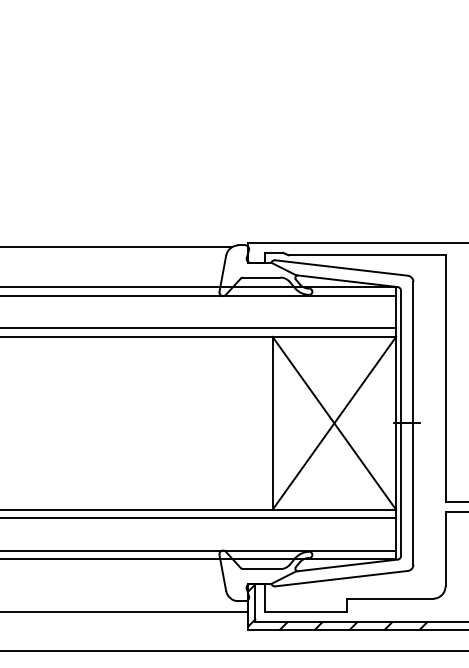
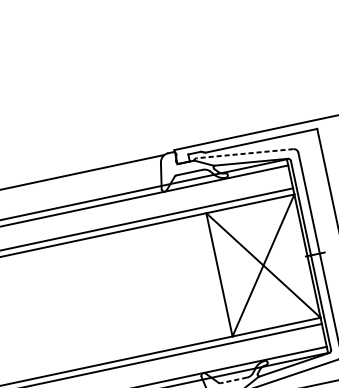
line: (341, 268) -> (245, 154), solid -> dashed
line: (261, 569) -> (233, 380), solid -> dashed

